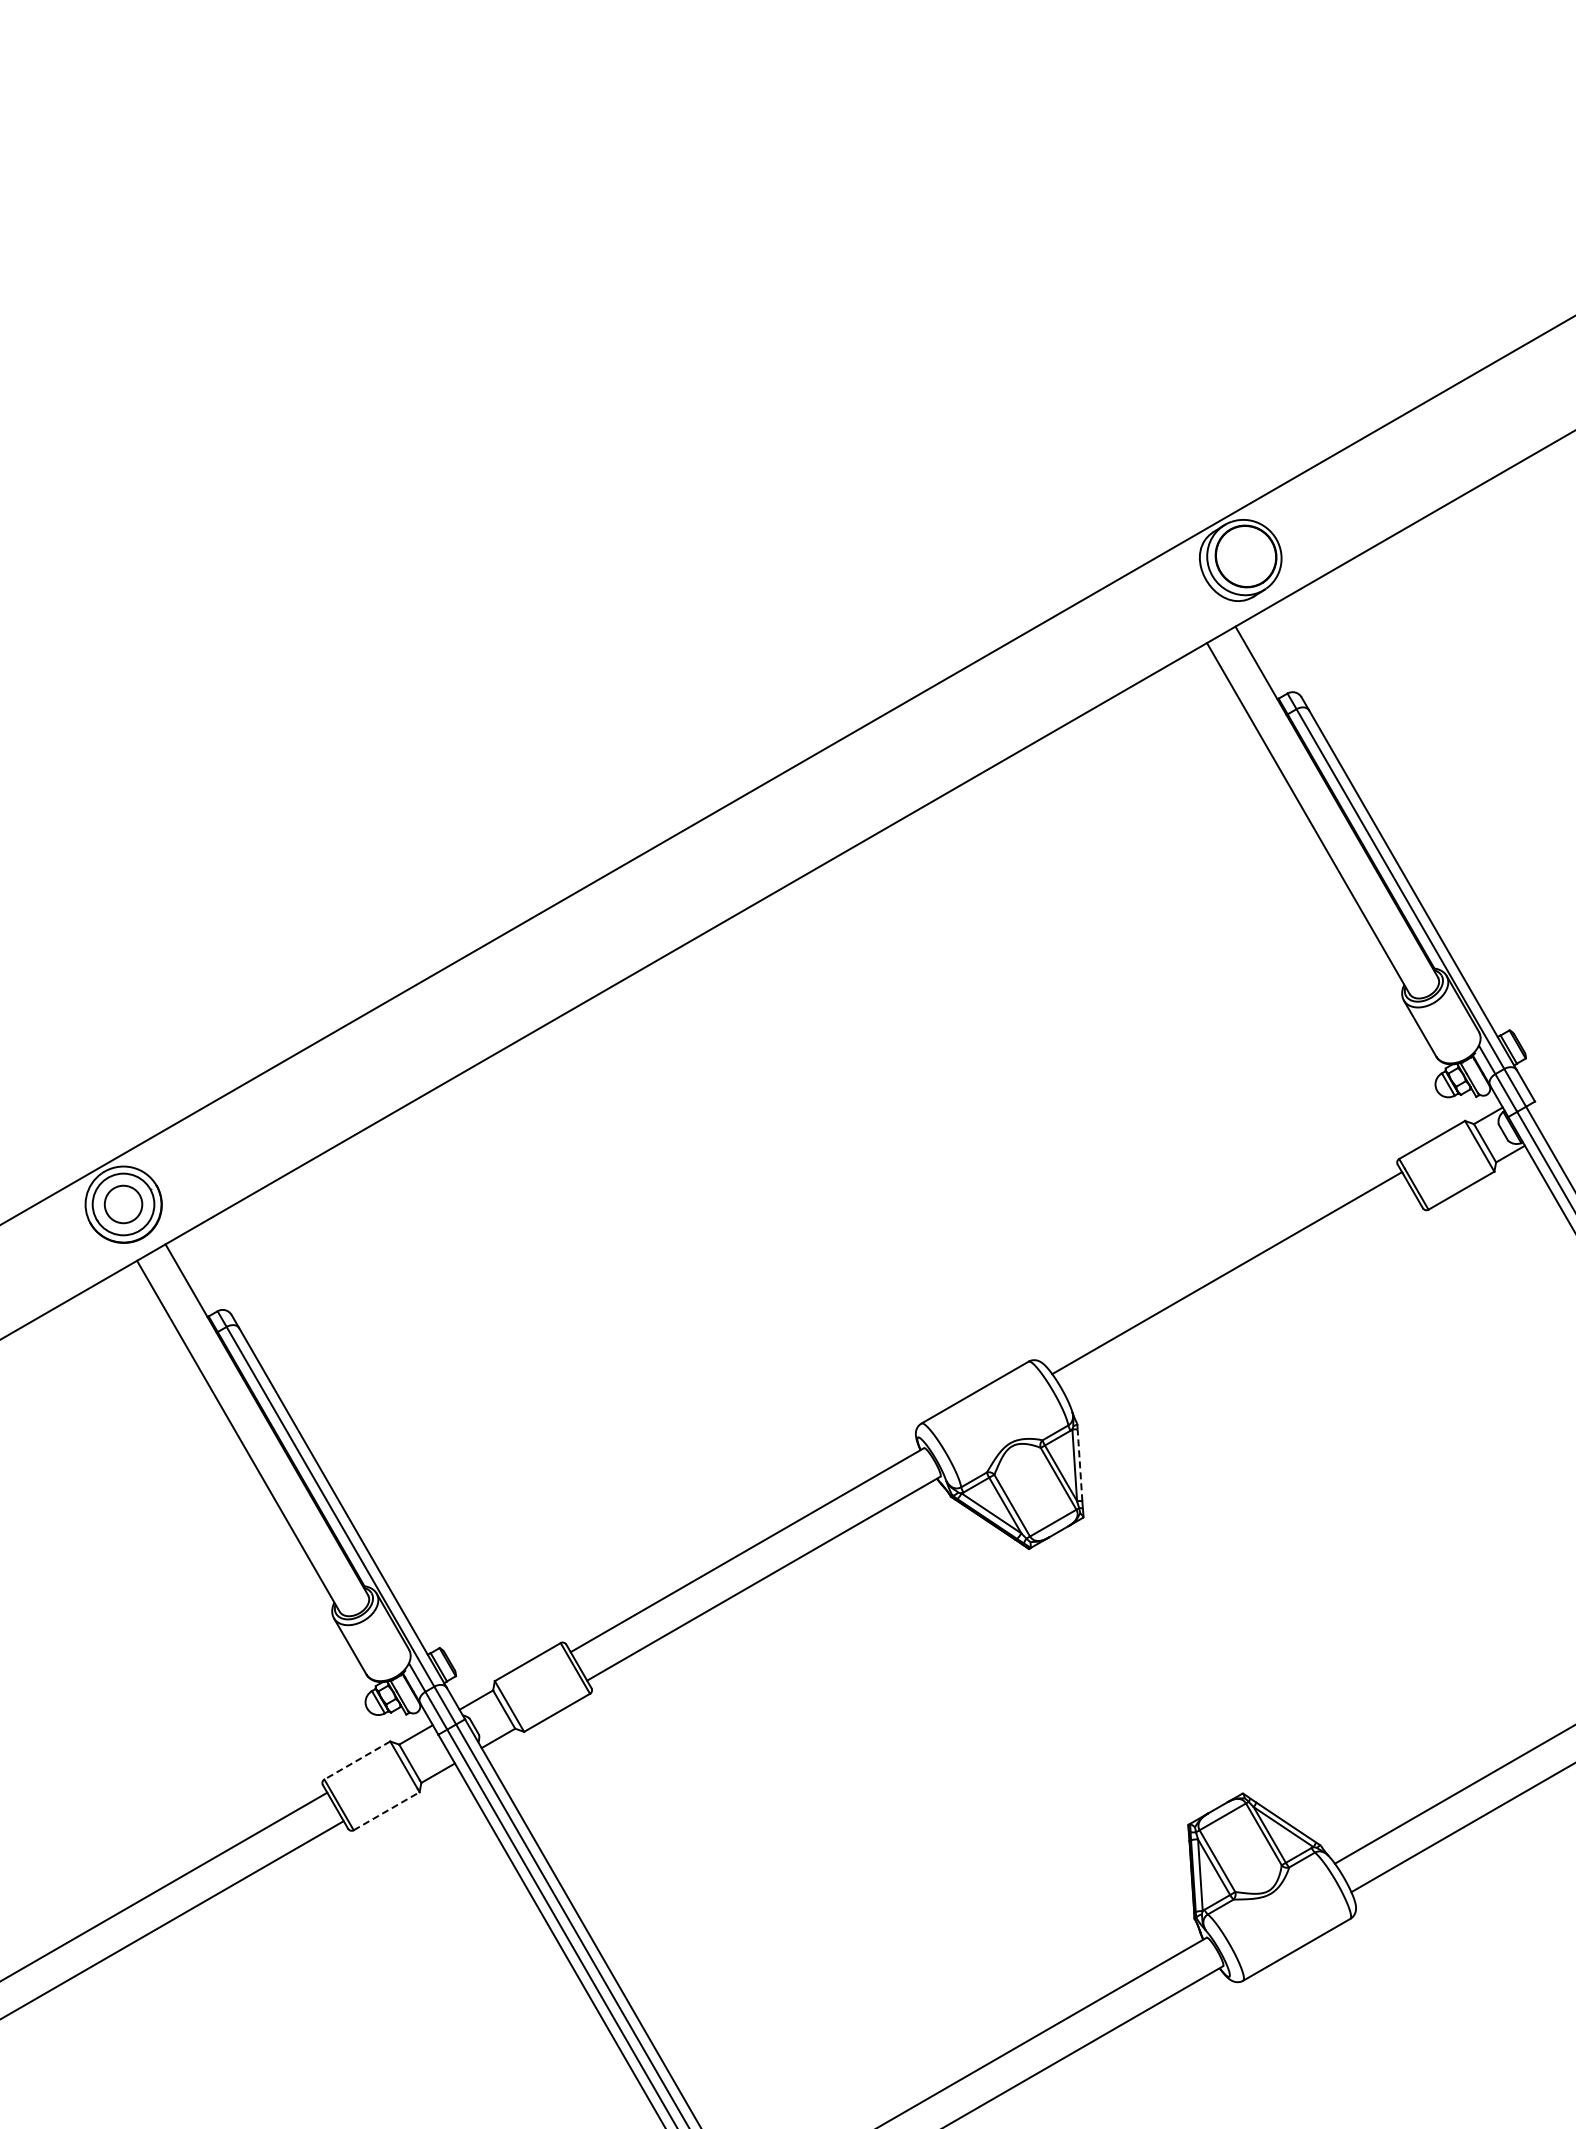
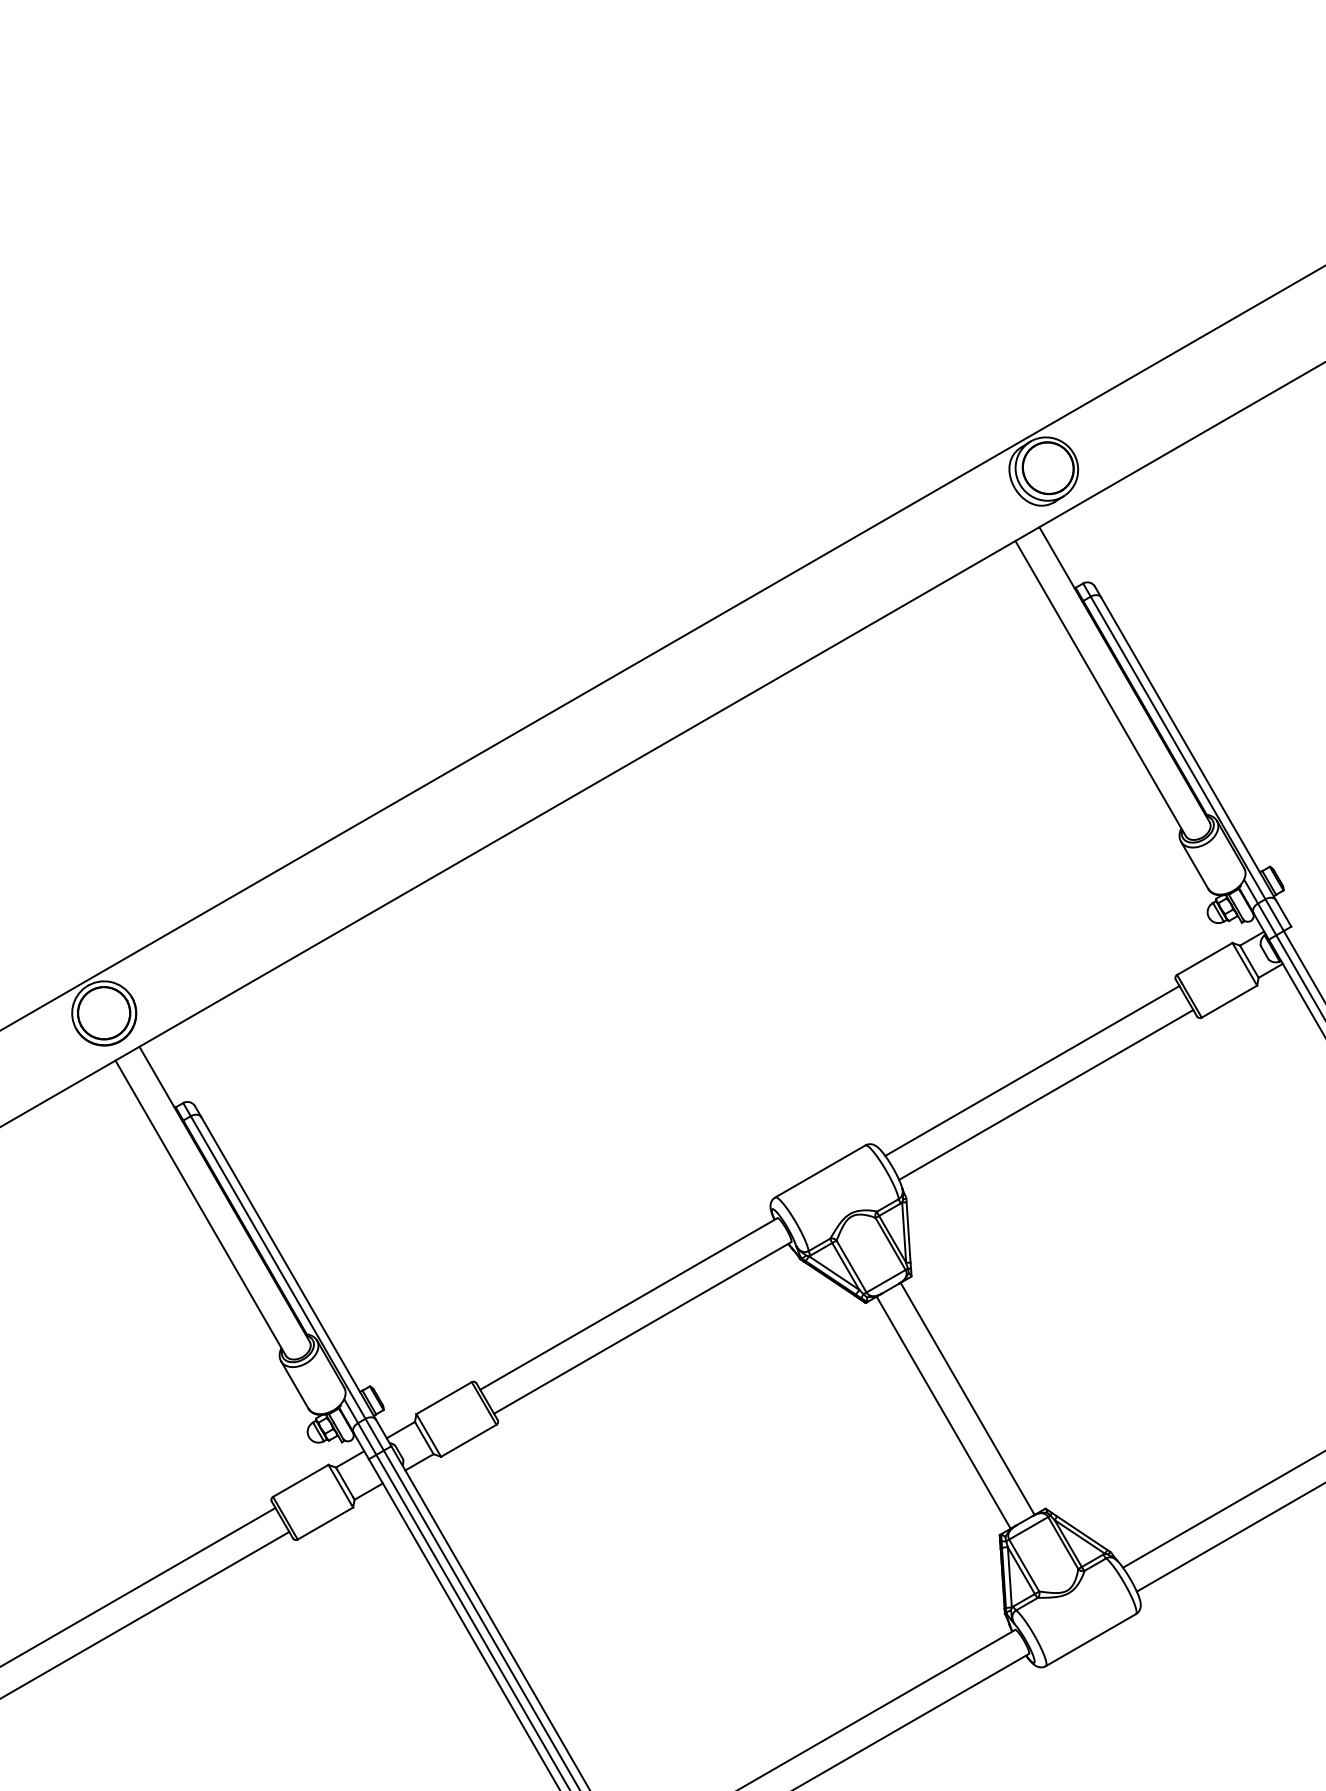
circle: (123, 1204) -> (104, 1013), size x1.67
line: (1243, 1301) -> (1046, 1094), added
line: (1080, 1465) -> (909, 1232), dashed -> solid
line: (1149, 1662) -> (967, 1398), added
line: (1121, 1679) -> (943, 1412), added
line: (356, 1760) -> (300, 1480), dashed -> solid
line: (387, 1810) -> (326, 1522), dashed -> solid

